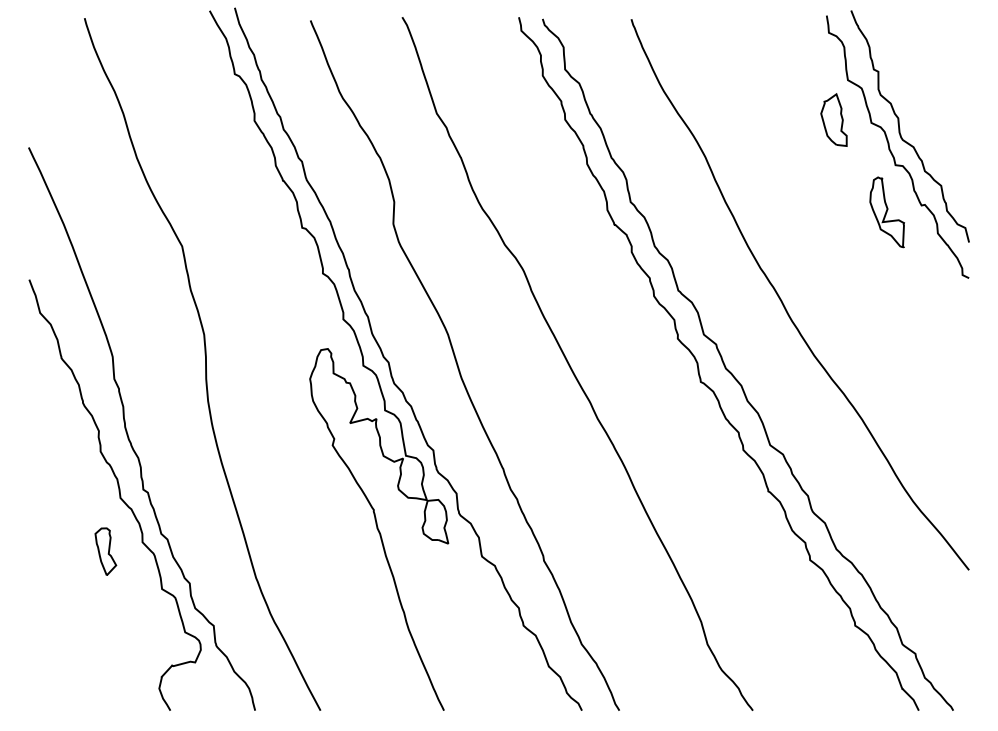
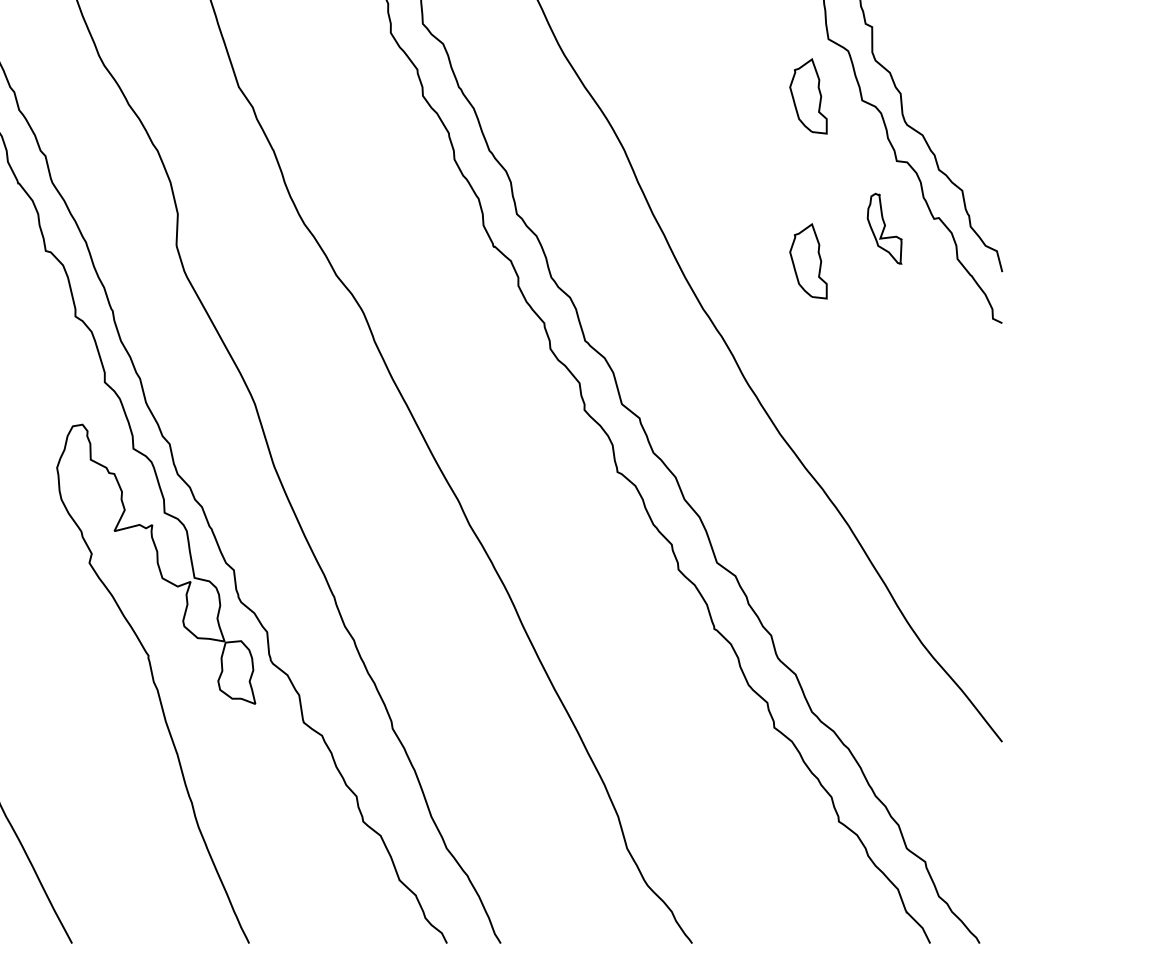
part: (886, 212) -> (883, 228), size x0.7
part: (833, 234) -> (807, 260), added

